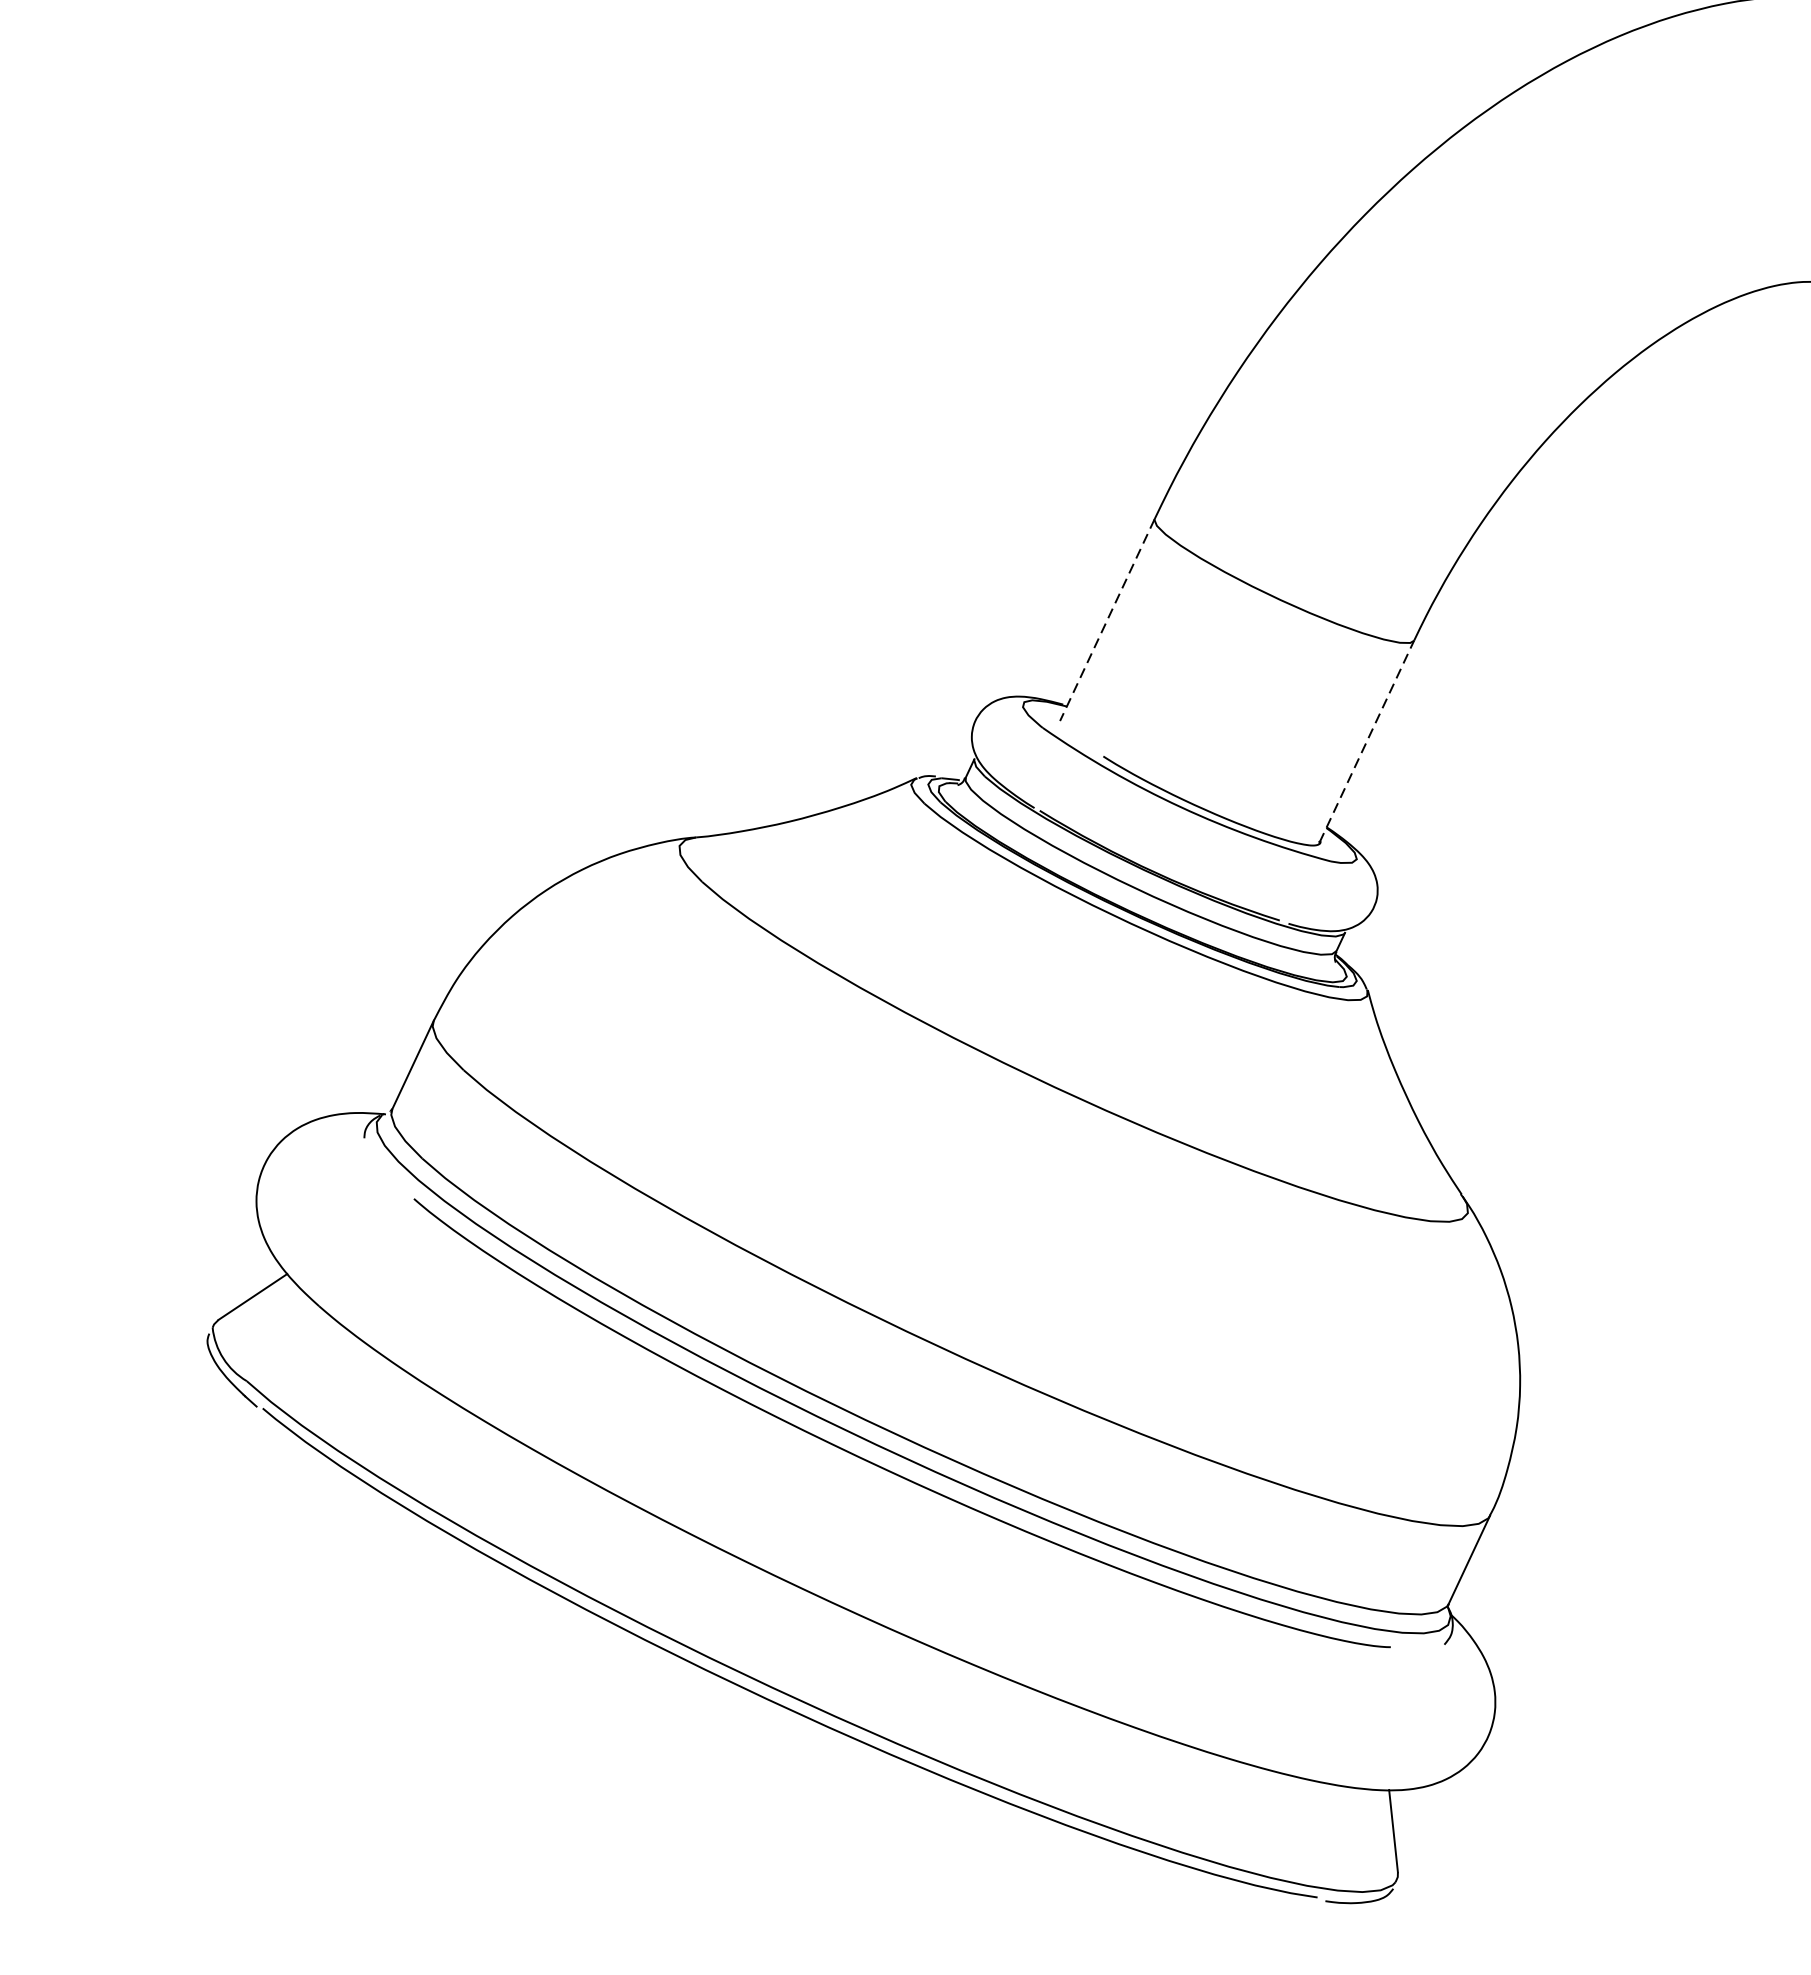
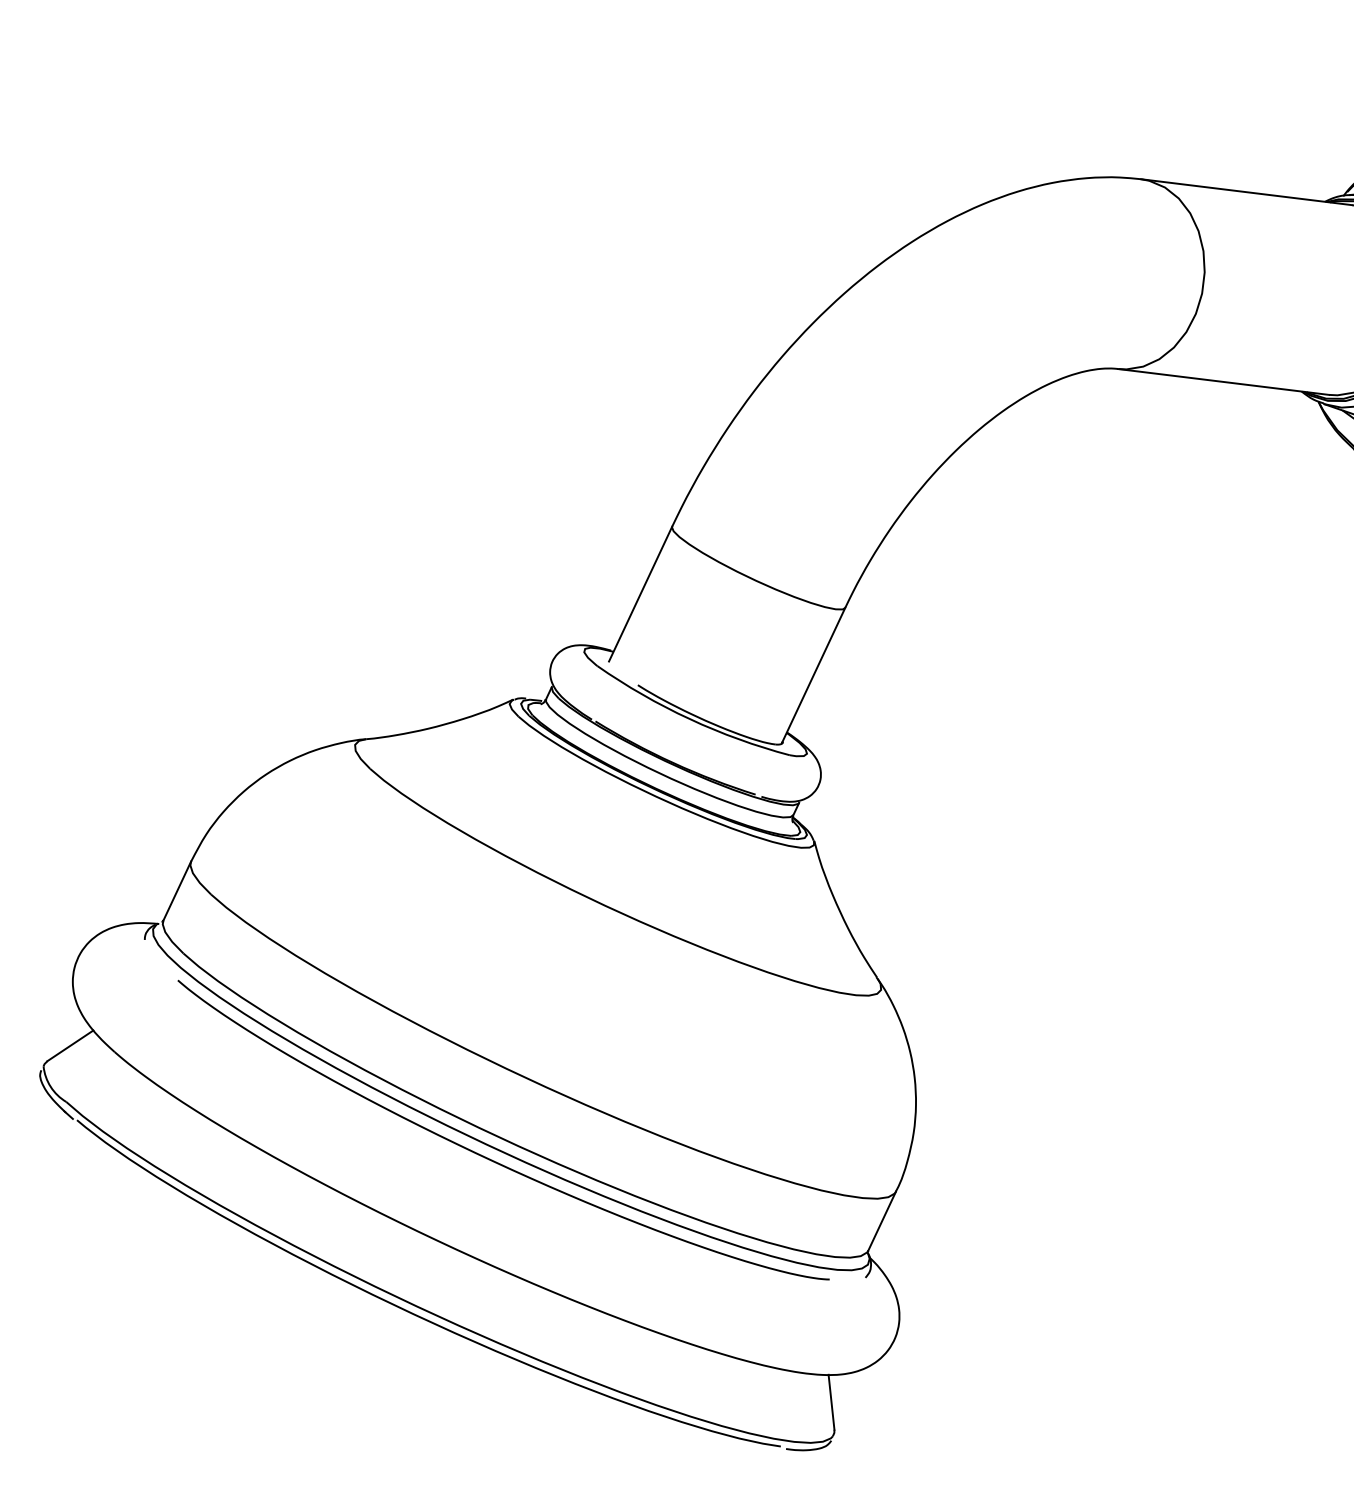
line: (1107, 620) -> (640, 594), dashed -> solid
line: (1366, 740) -> (813, 674), dashed -> solid

